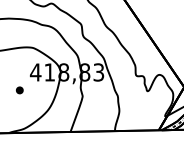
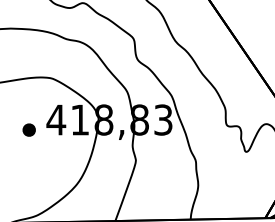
part: (19, 90) -> (28, 130), moved

